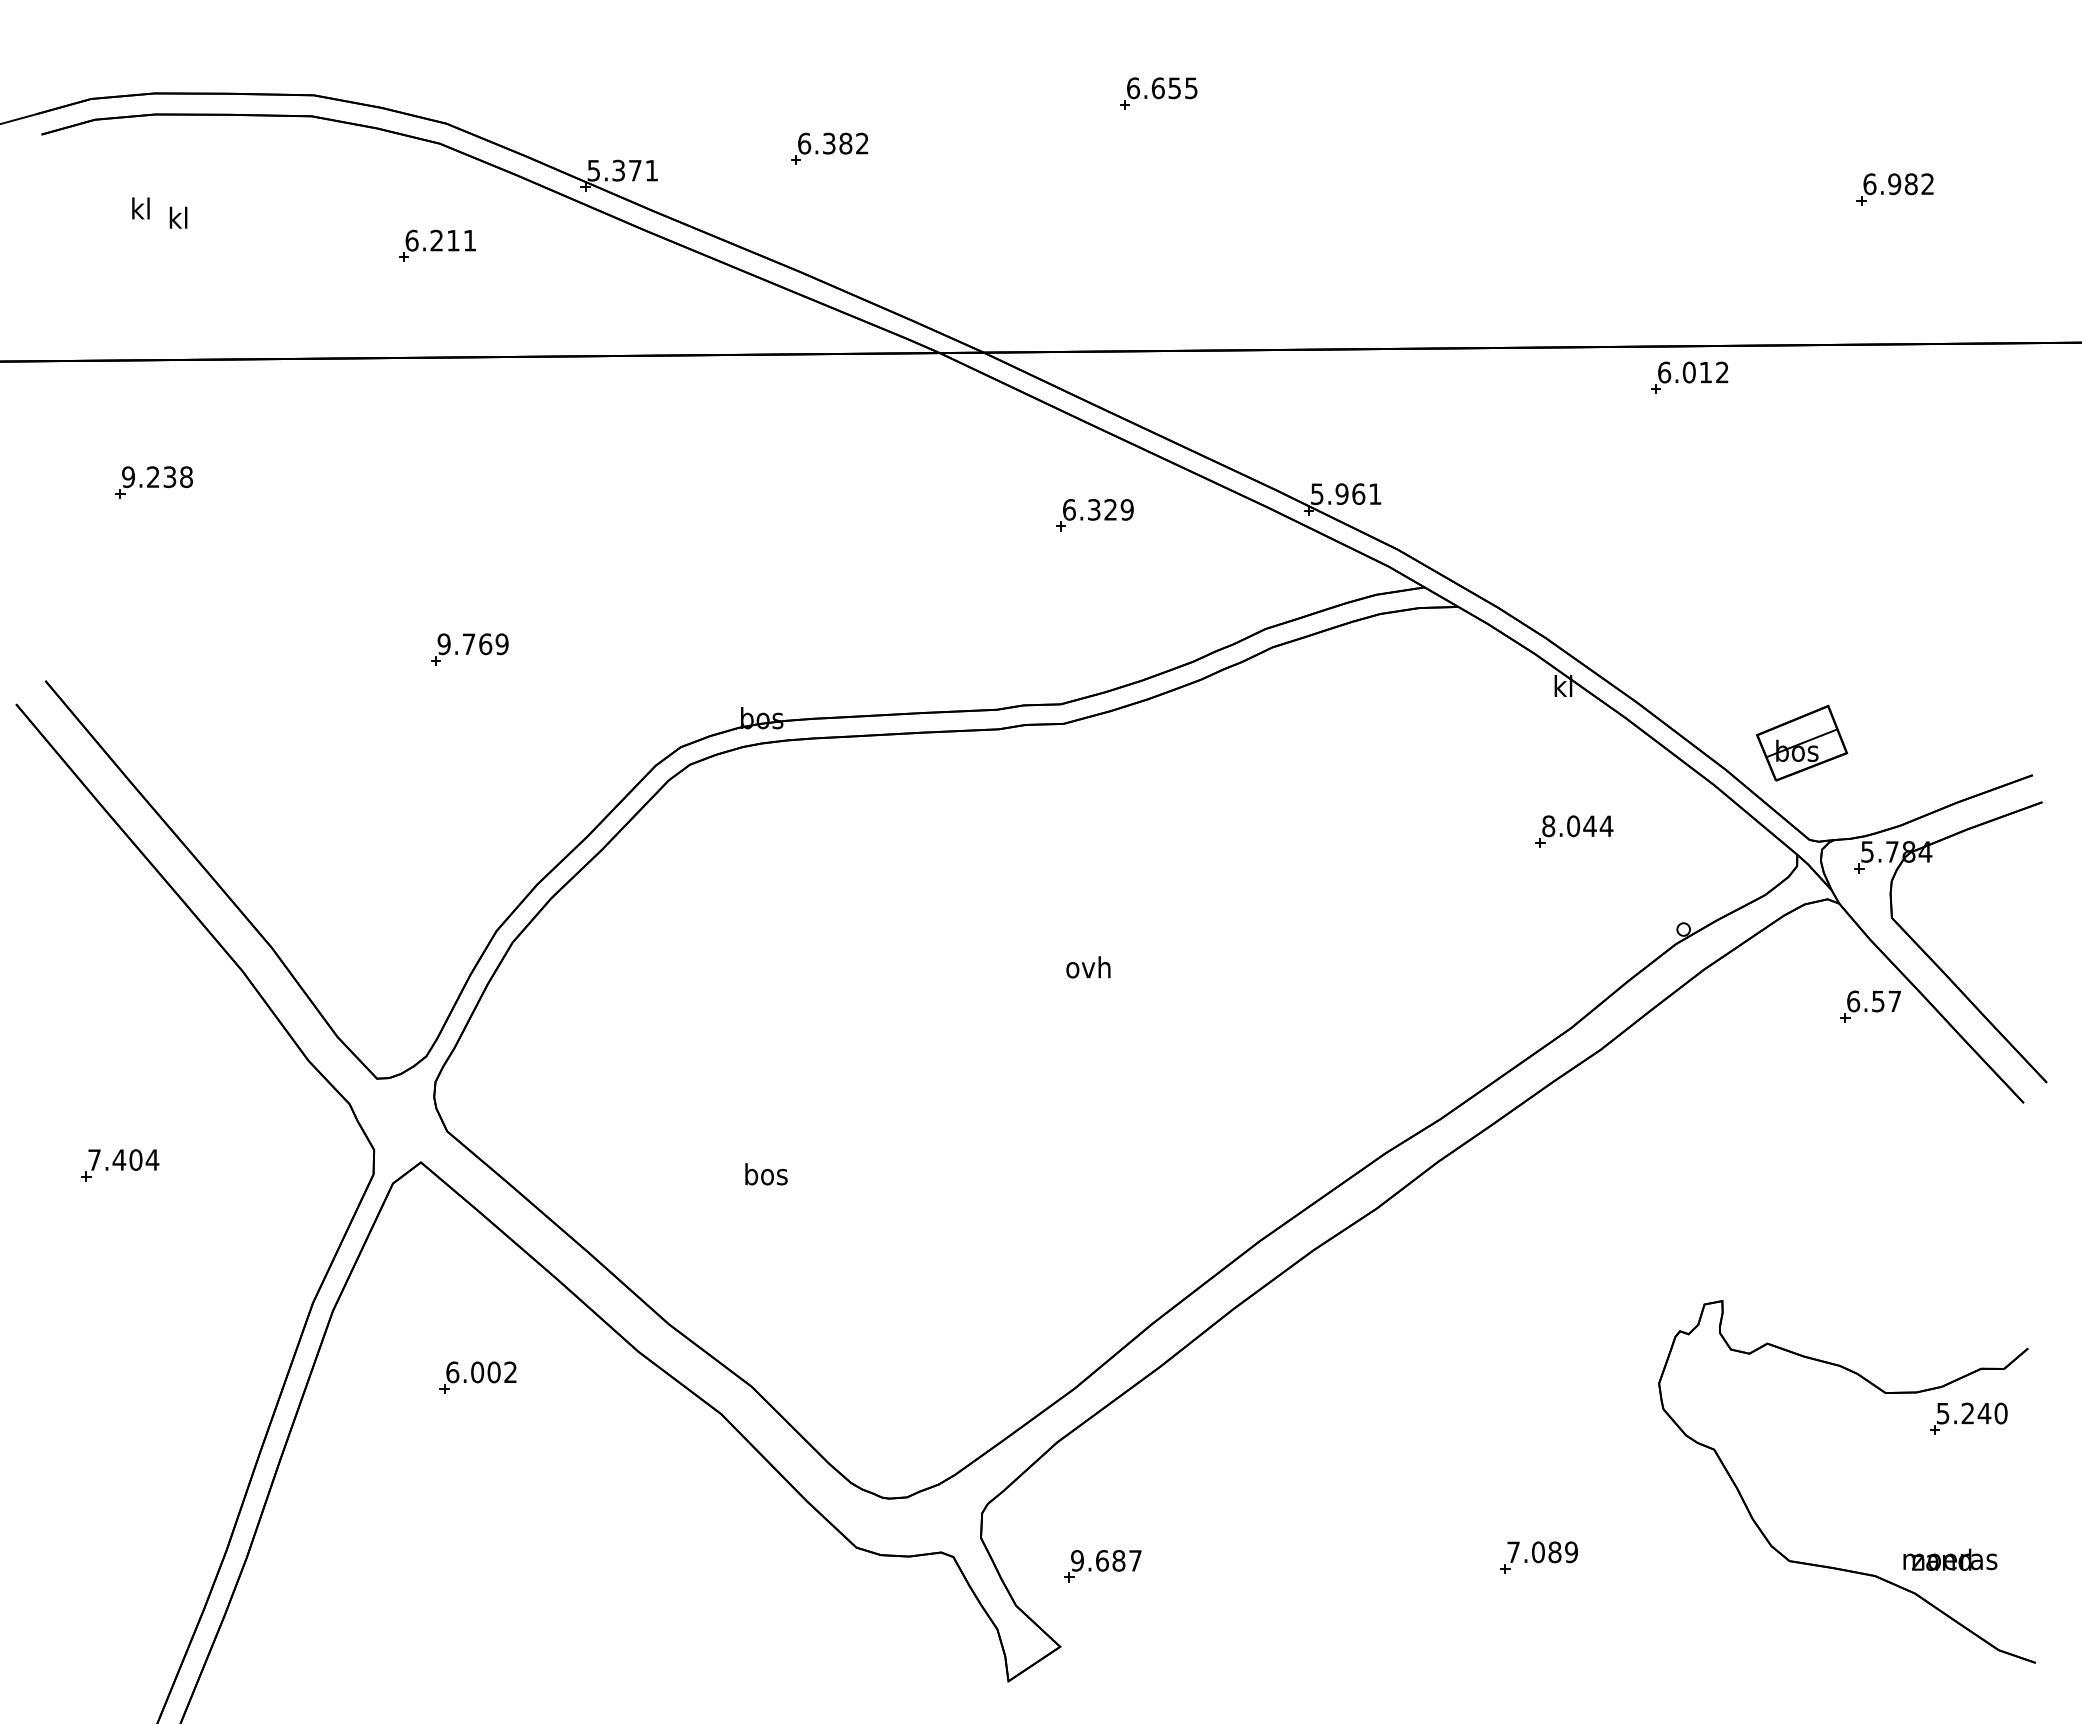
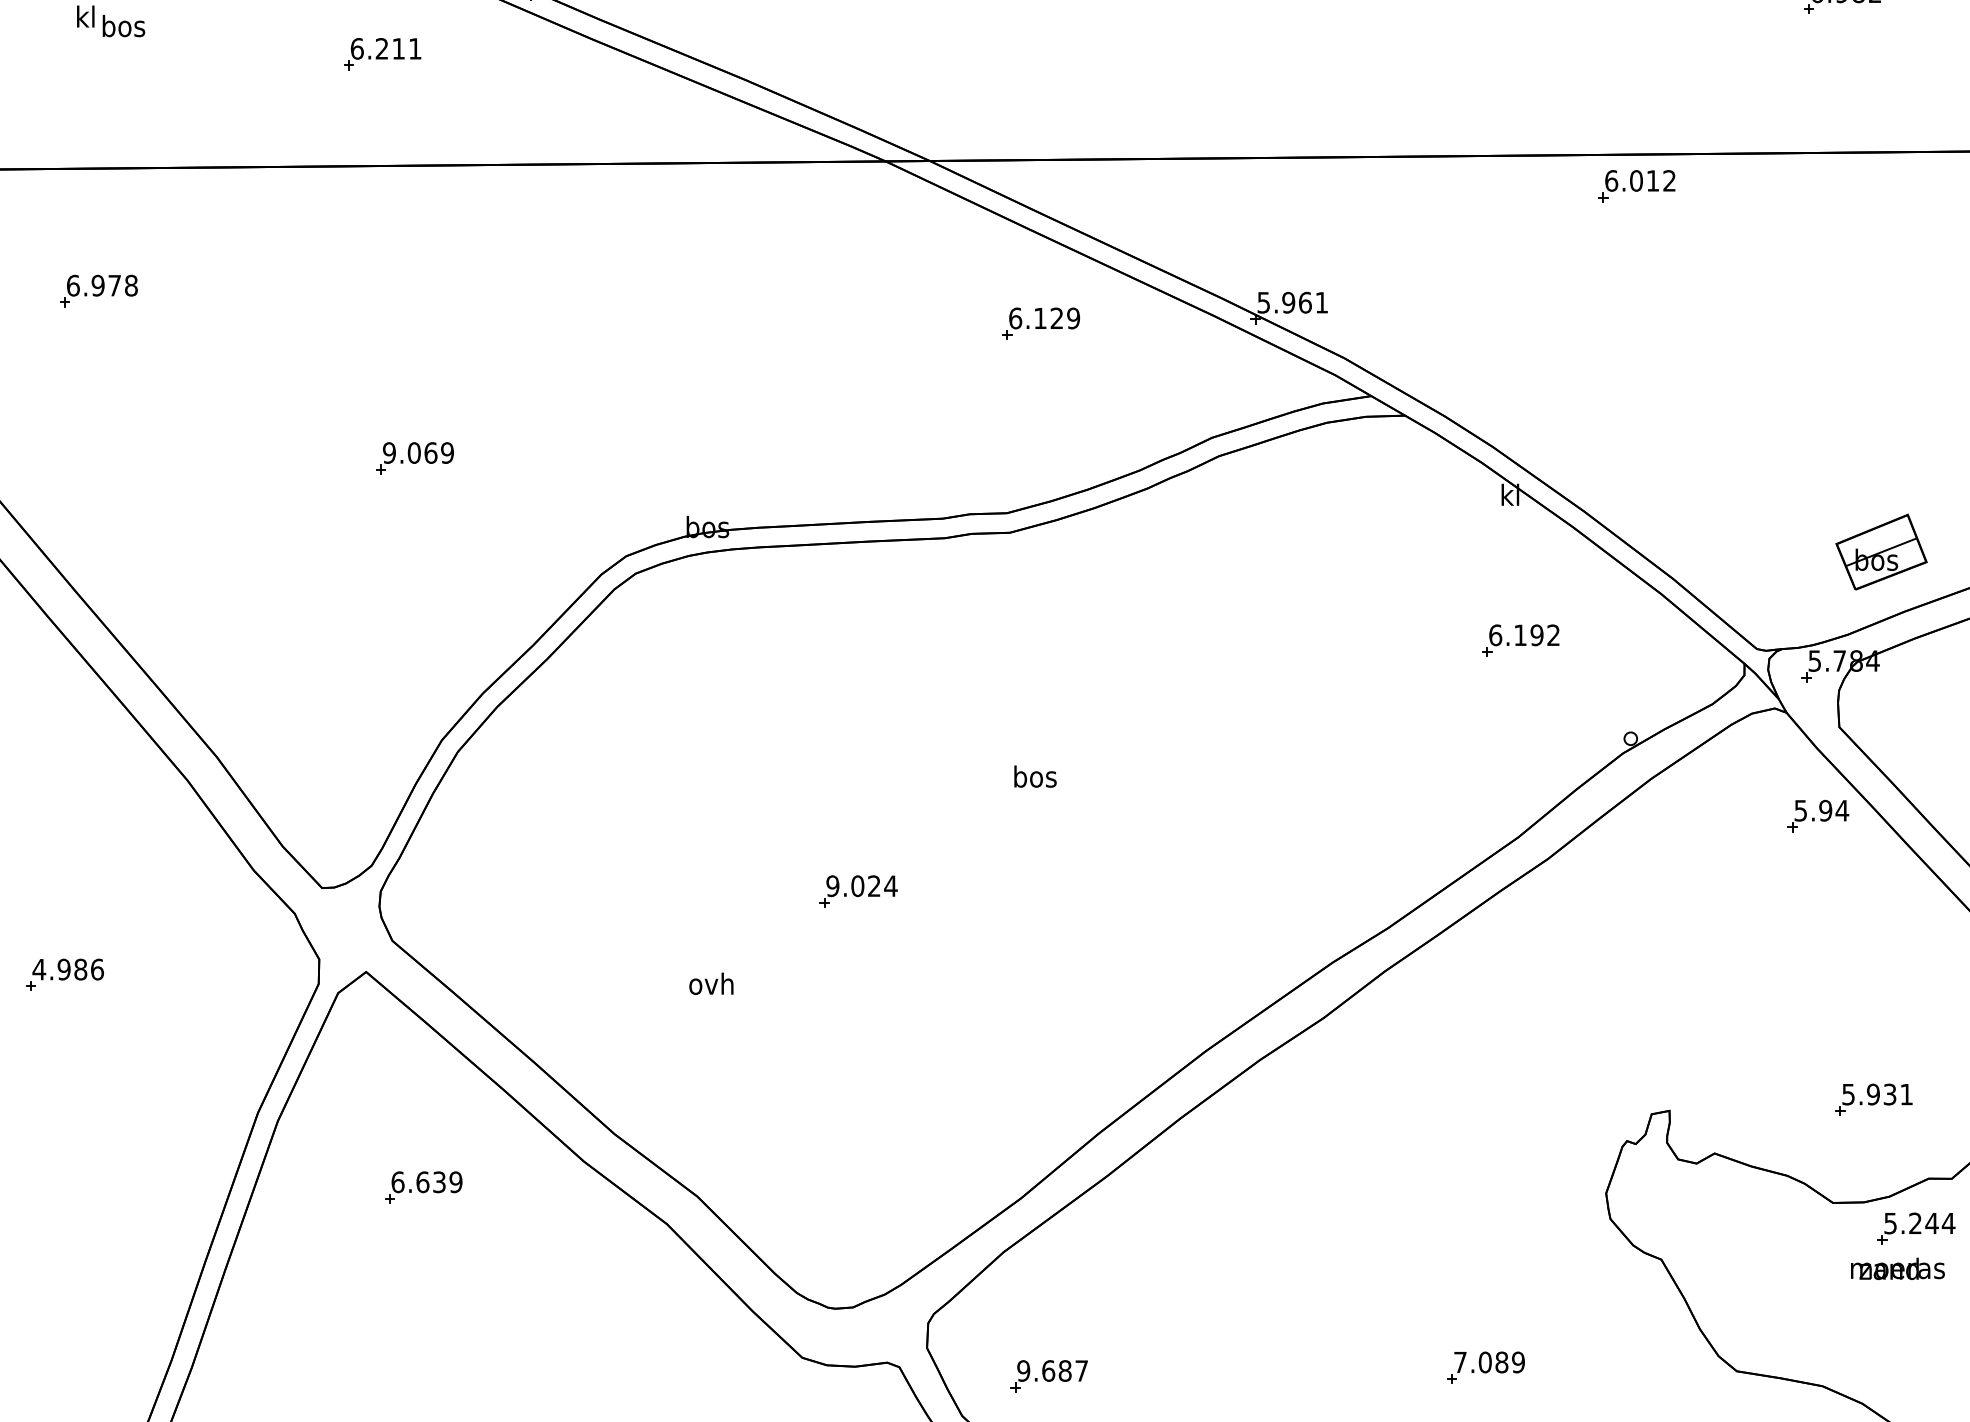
text: (179, 217) -> (124, 25), kl -> bos
text: (149, 477) -> (94, 286), 9.238 -> 6.978
text: (1094, 509) -> (1040, 318), 6.329 -> 6.129
text: (468, 644) -> (413, 453), 9.769 -> 9.069
part: (1802, 742) -> (1881, 551), moved
text: (1577, 826) -> (1524, 635), 8.044 -> 6.192
text: (1088, 967) -> (1034, 776), ovh -> bos
text: (1874, 1001) -> (1821, 810), 6.57 -> 5.94
part: (912, 1081) -> (858, 890), added
text: (123, 1159) -> (68, 969), 7.404 -> 4.986
text: (765, 1174) -> (711, 984), bos -> ovh
part: (1926, 1290) -> (1873, 1100), added
text: (494, 1372) -> (439, 1182), 6.002 -> 6.639
text: (2000, 1413) -> (1948, 1223), 5.240 -> 5.244
text: (1950, 1559) -> (1898, 1268), moved

